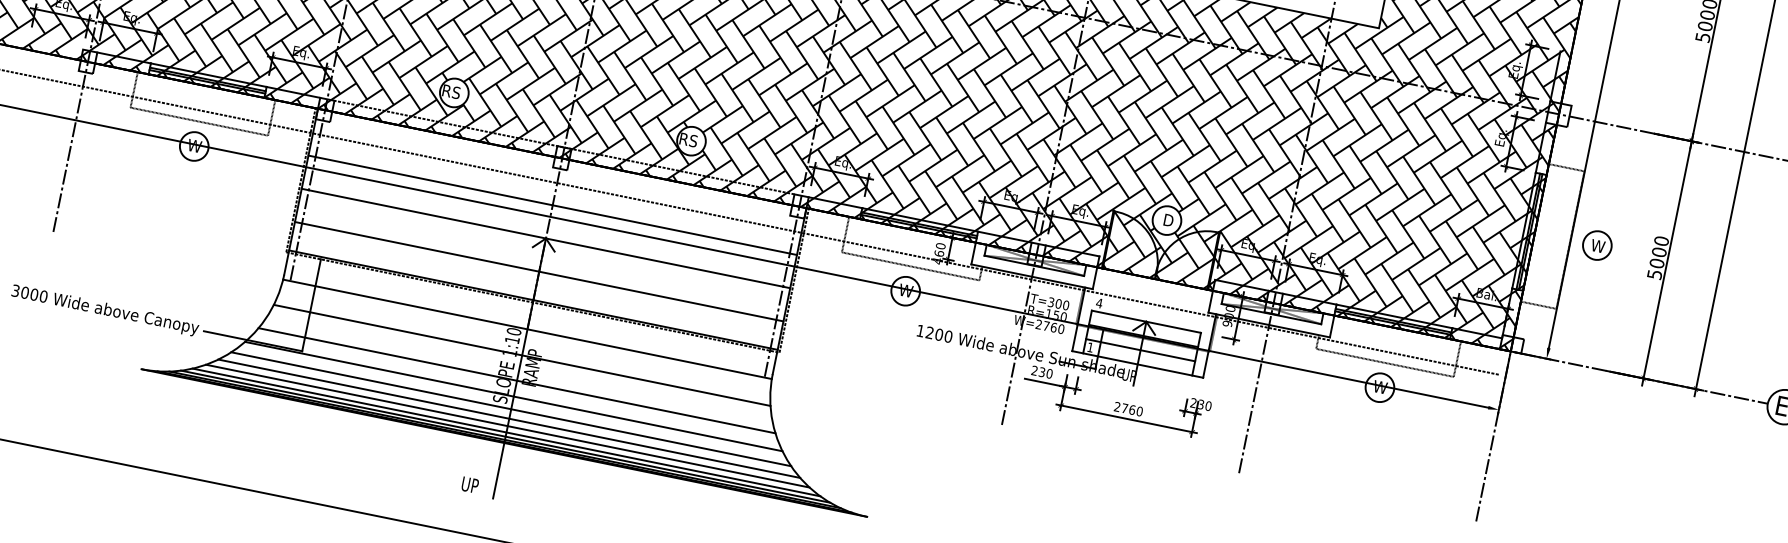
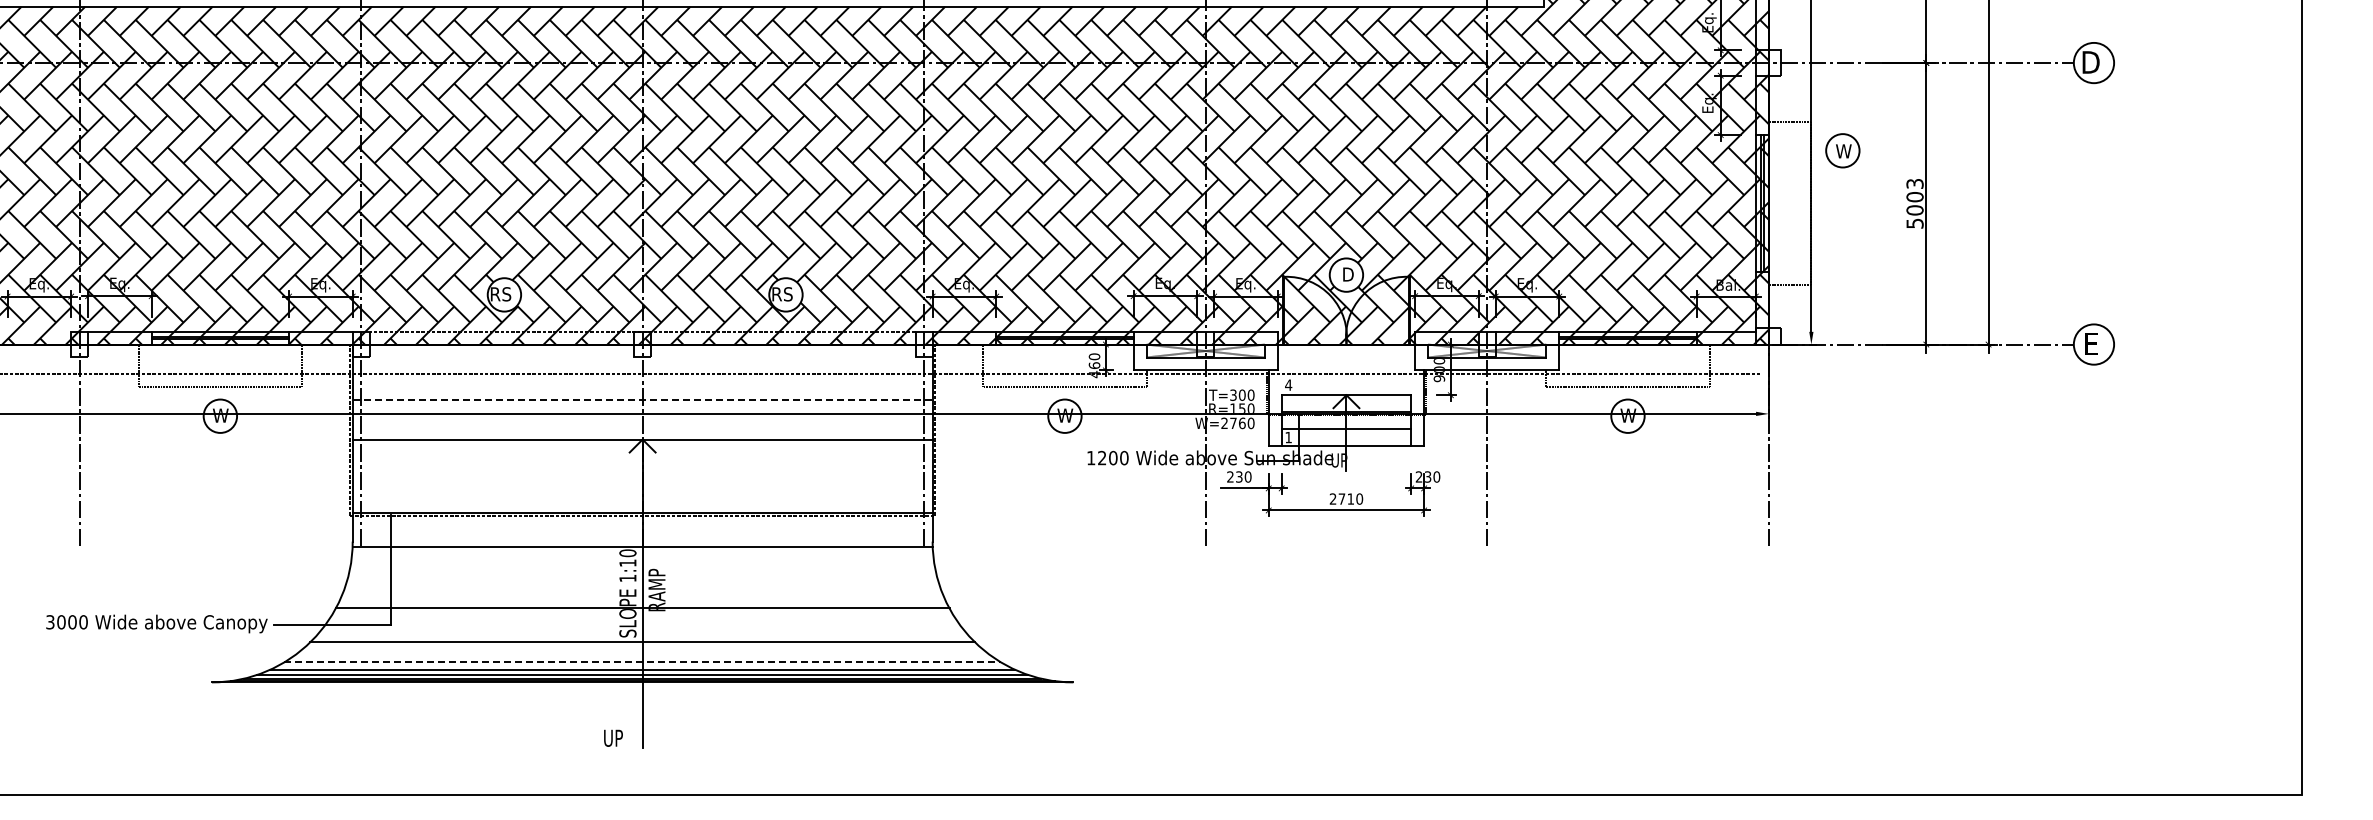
line: (552, 205) -> (642, 400), solid -> dashed
text: (1661, 240) -> (1914, 183), 5000 -> 5003
part: (1597, 245) -> (1842, 150), moved
line: (539, 271) -> (642, 478), removed
line: (522, 355) -> (642, 578), removed
line: (513, 396) -> (642, 627), removed
text: (1132, 409) -> (1350, 498), 2760 -> 2710
line: (509, 418) -> (642, 653), removed
line: (508, 426) -> (643, 662), solid -> dashed

